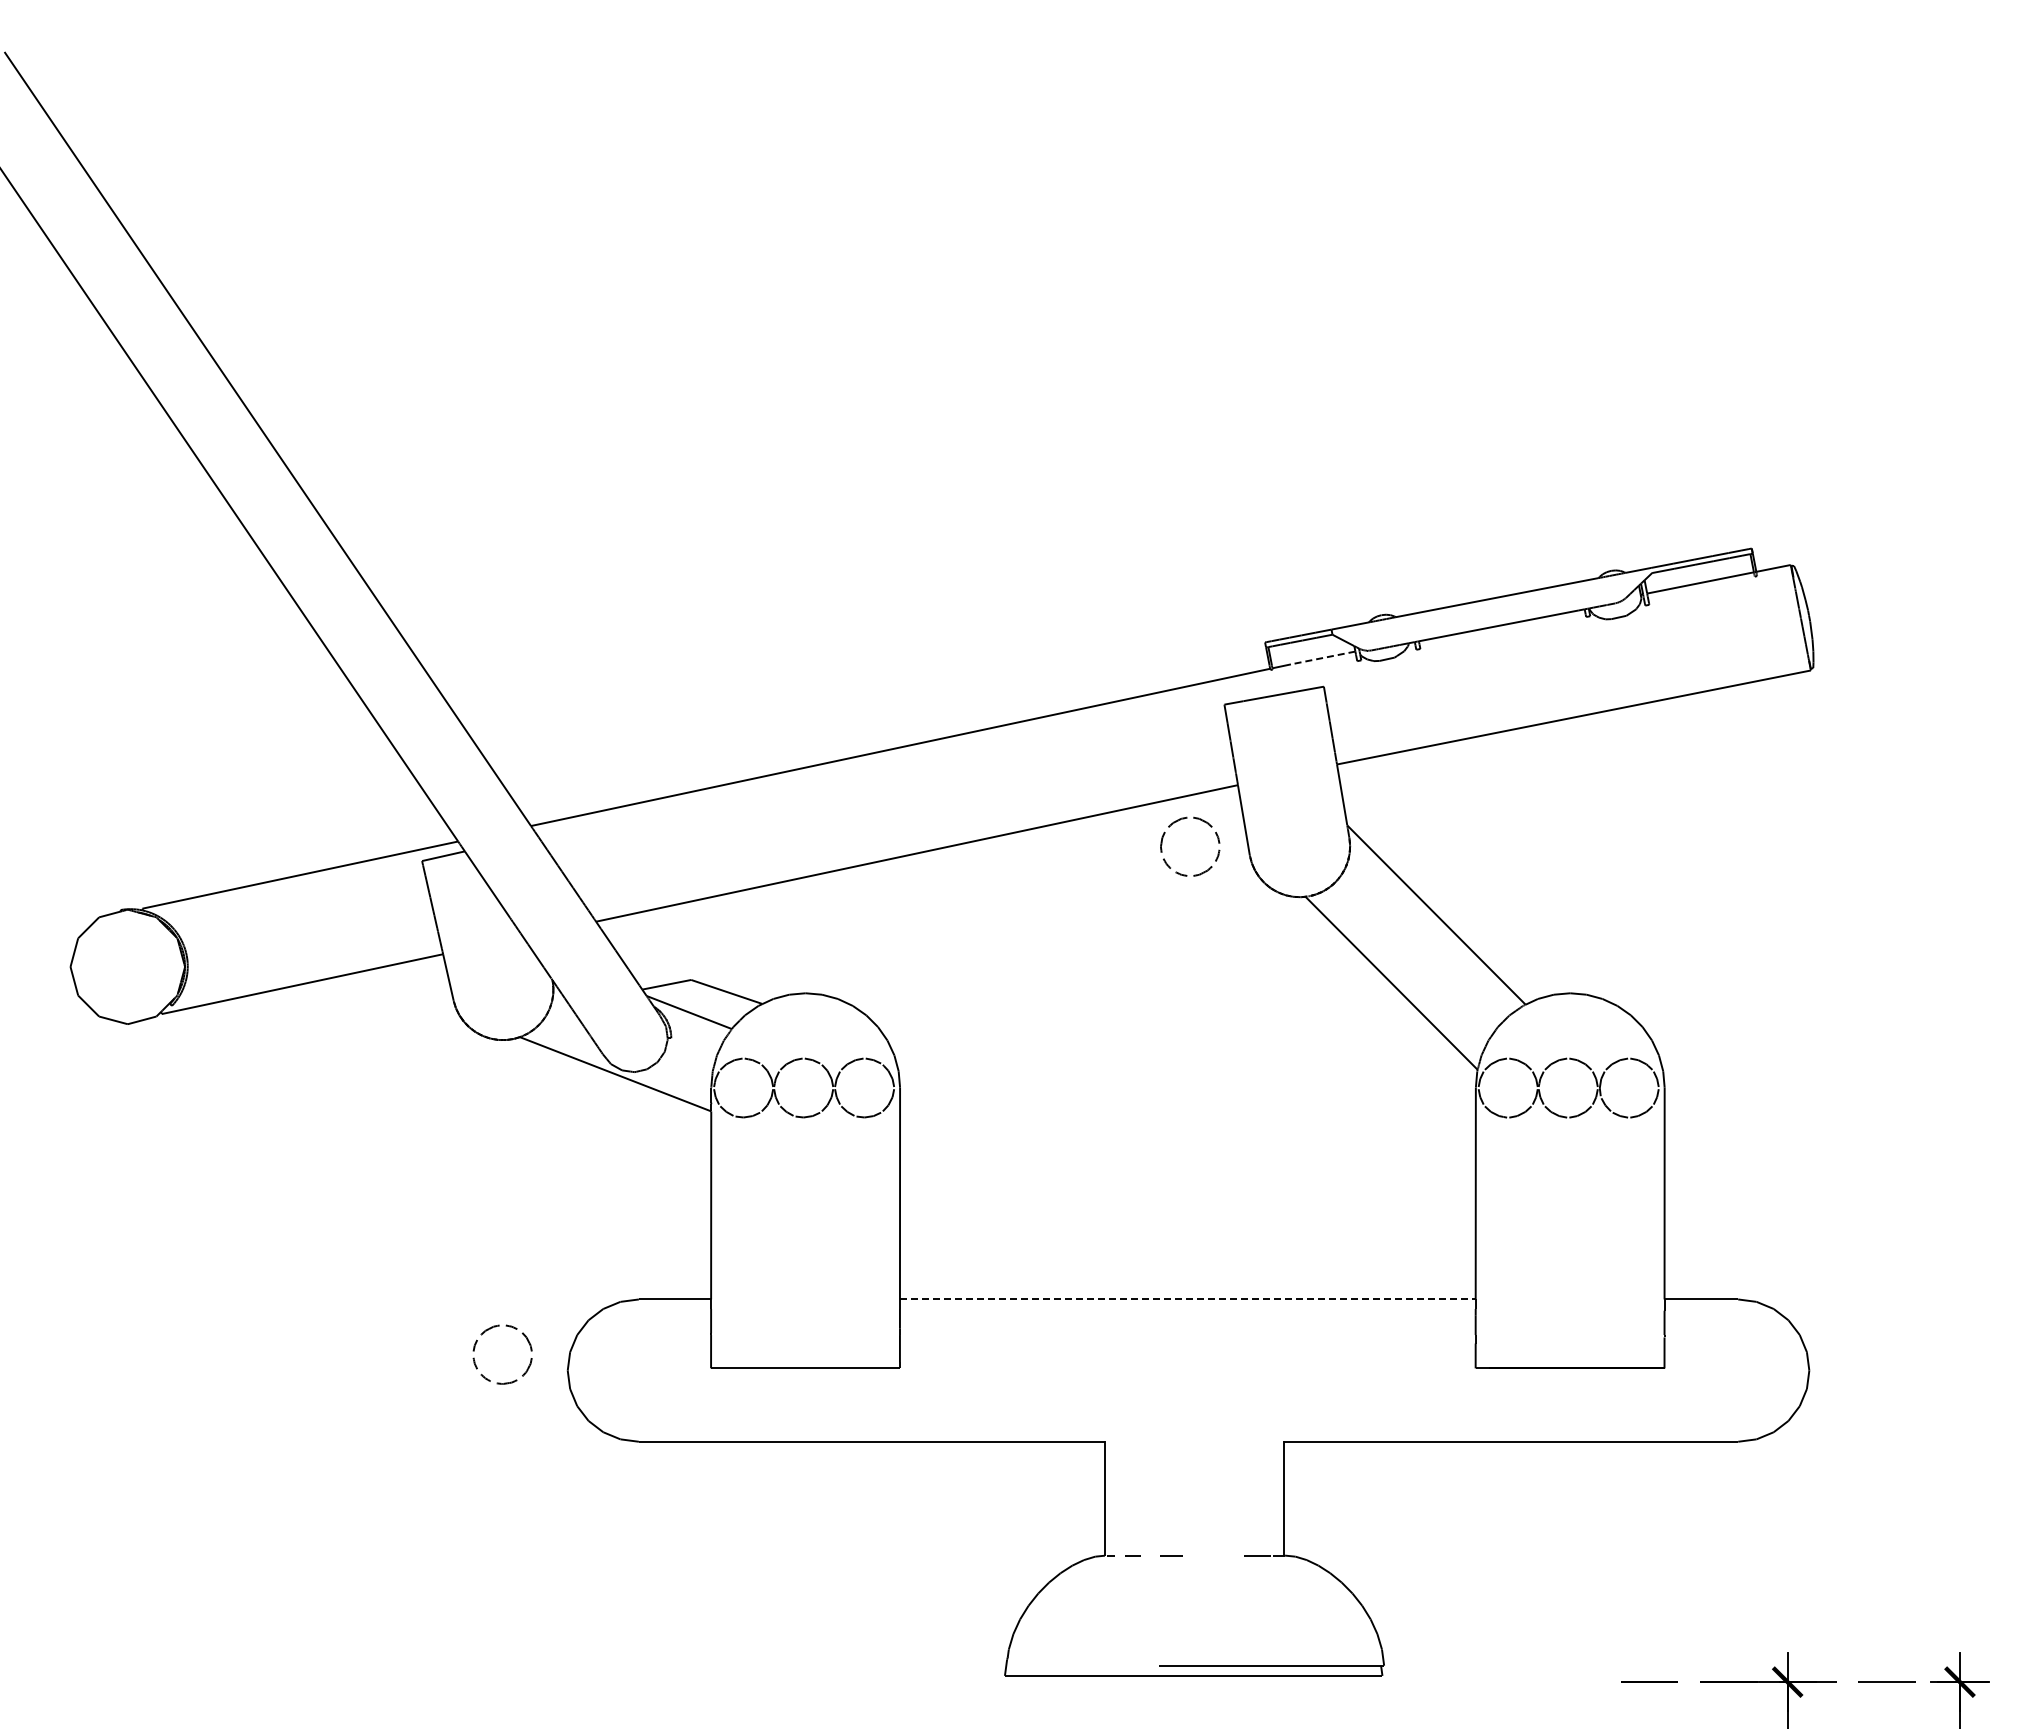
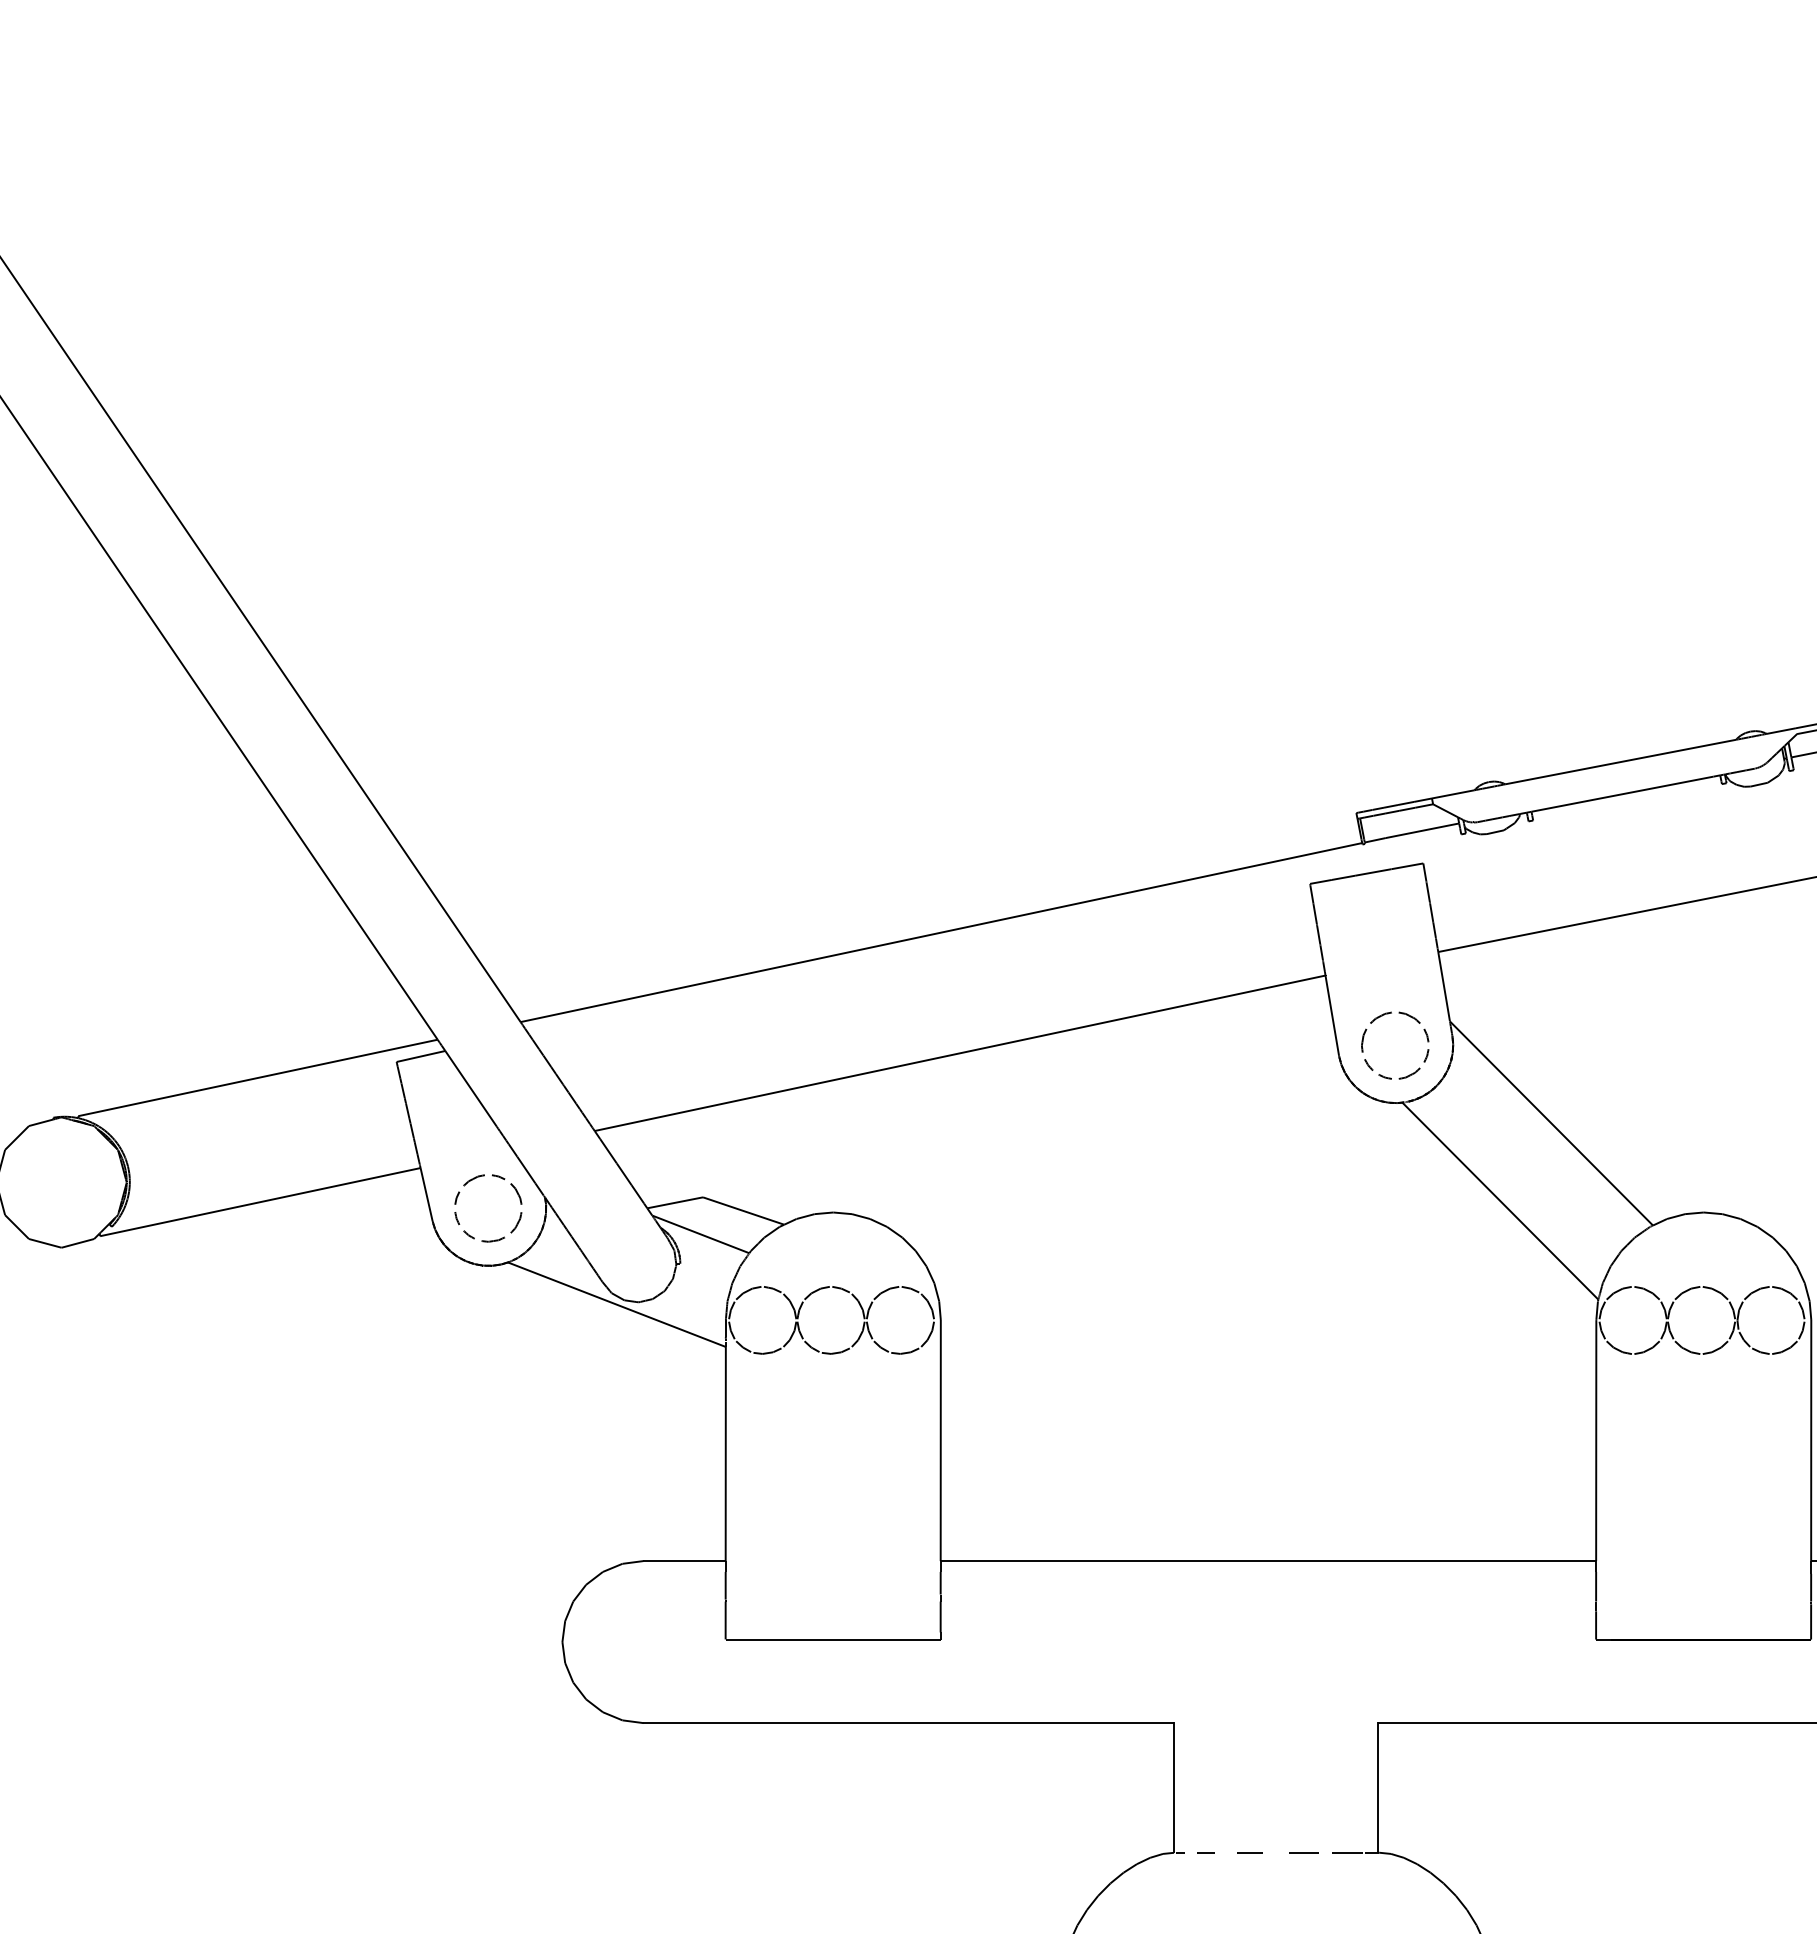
line: (1323, 657) -> (1422, 830), dashed -> solid
part: (1209, 826) -> (1417, 1022), moved
line: (1187, 1299) -> (1268, 1561), dashed -> solid
part: (484, 1333) -> (467, 1184), moved
line: (1218, 1555) -> (1303, 1852), added

